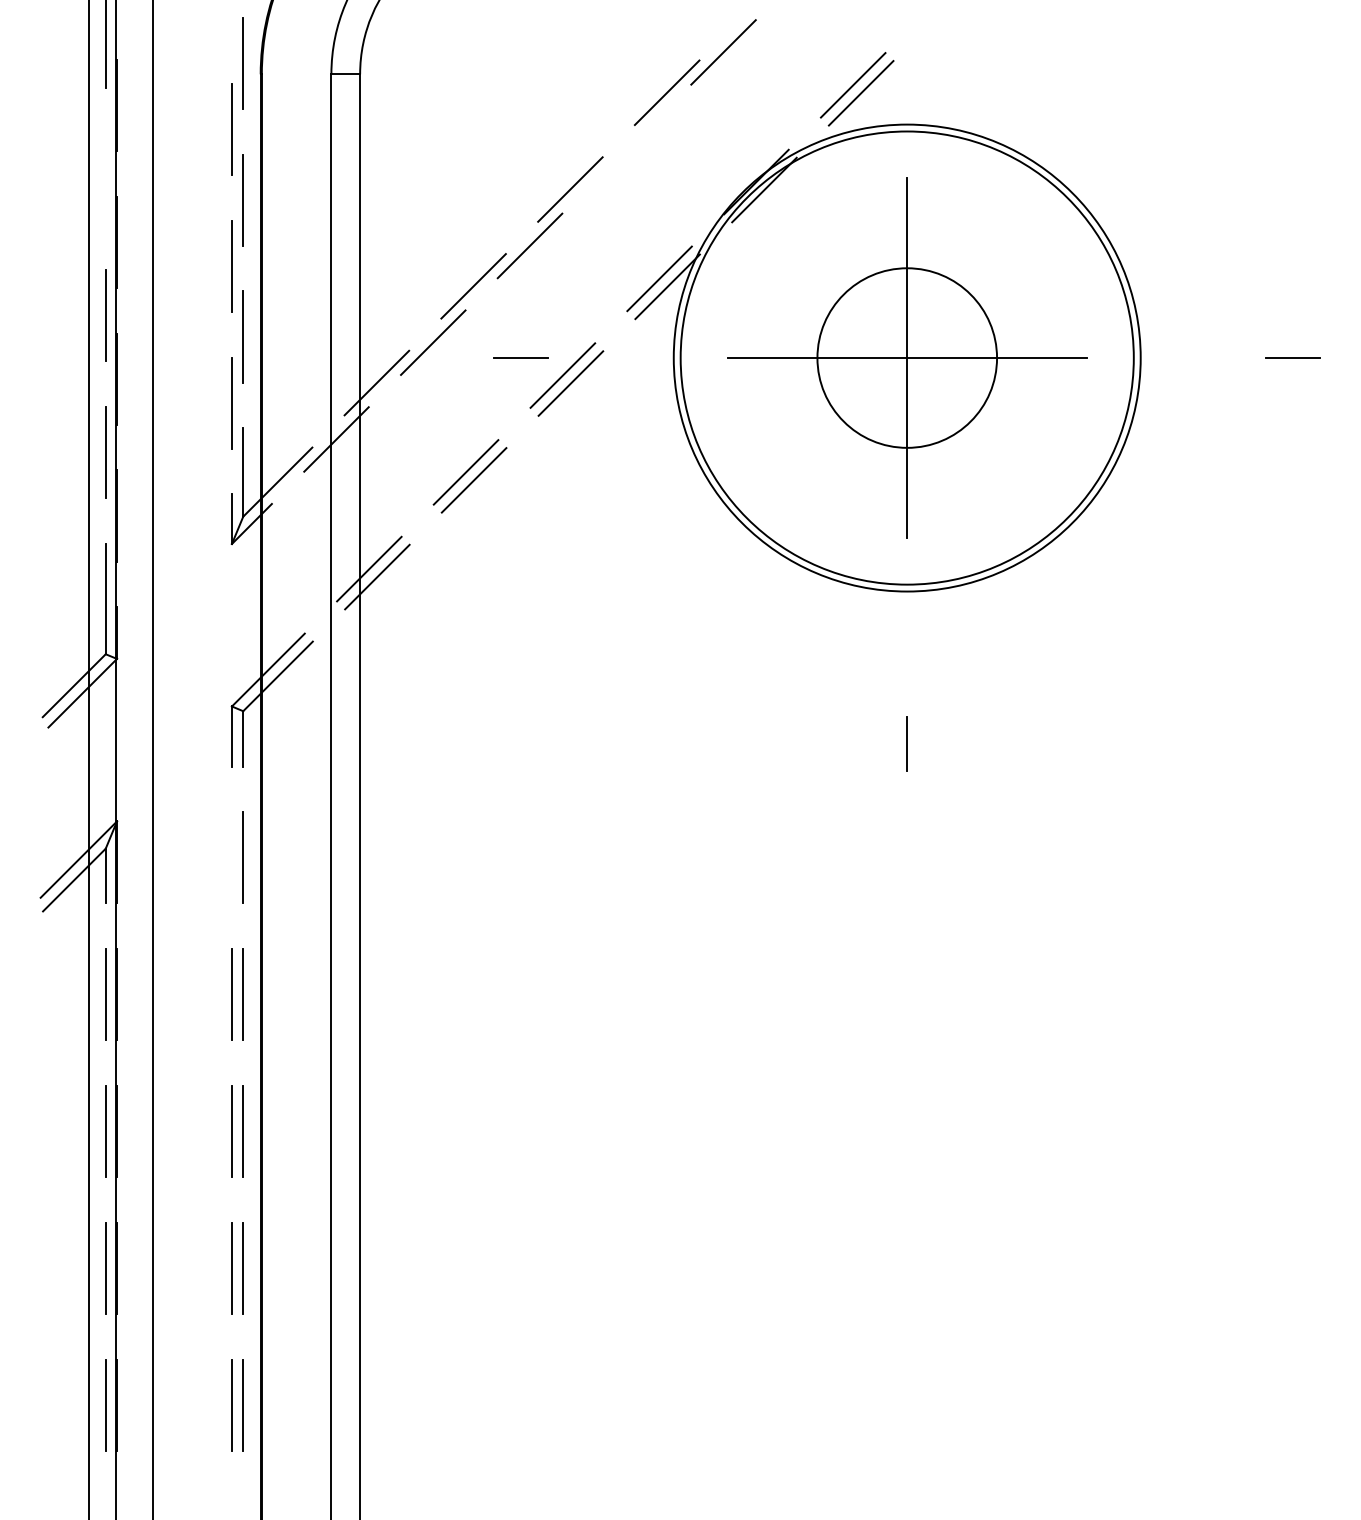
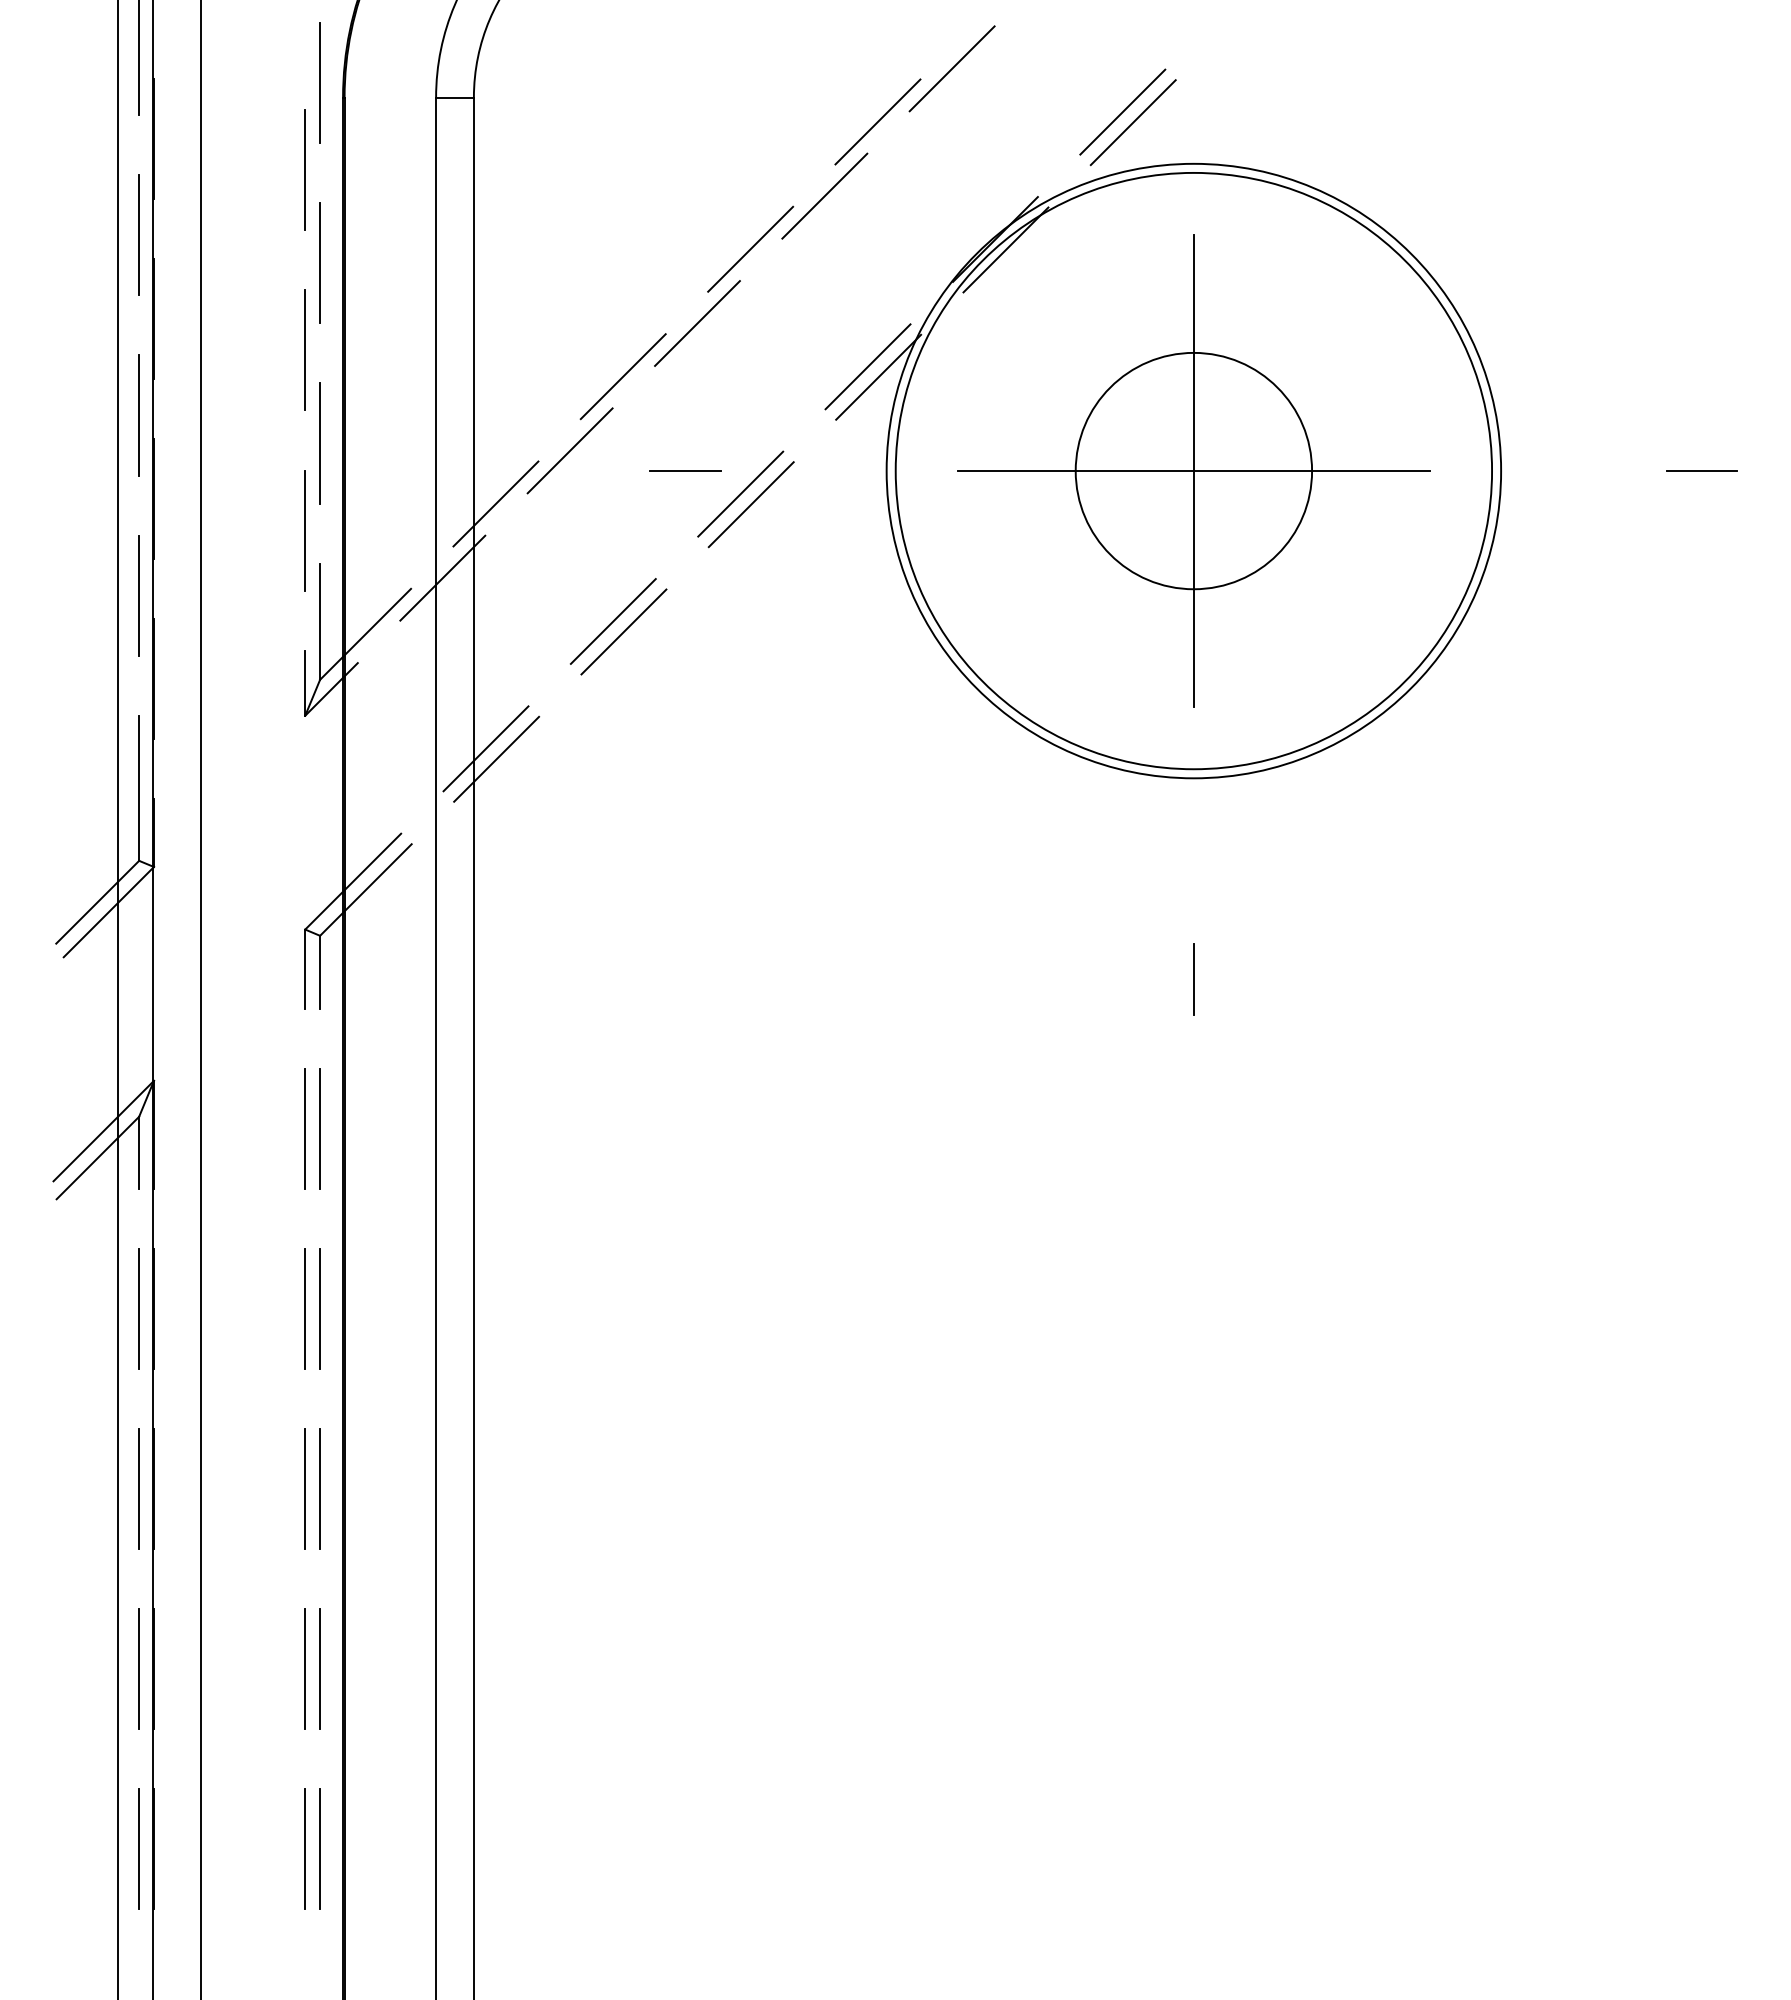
line: (626, 148) -> (824, 195), added
line: (105, 178) -> (138, 234), added
line: (232, 857) -> (305, 1128), added

